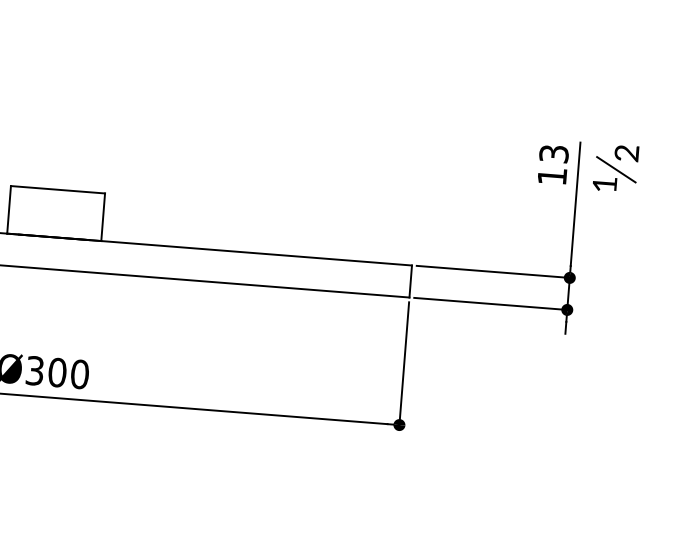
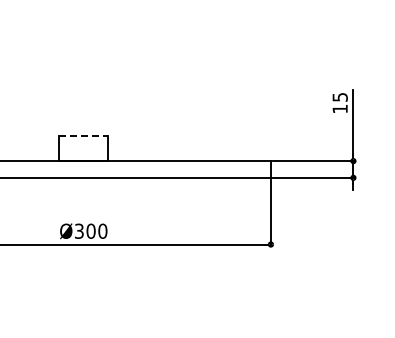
text: (552, 154) -> (339, 97), 13 -> 15
part: (615, 168) -> (372, 102), removed
line: (57, 190) -> (83, 136), solid -> dashed

